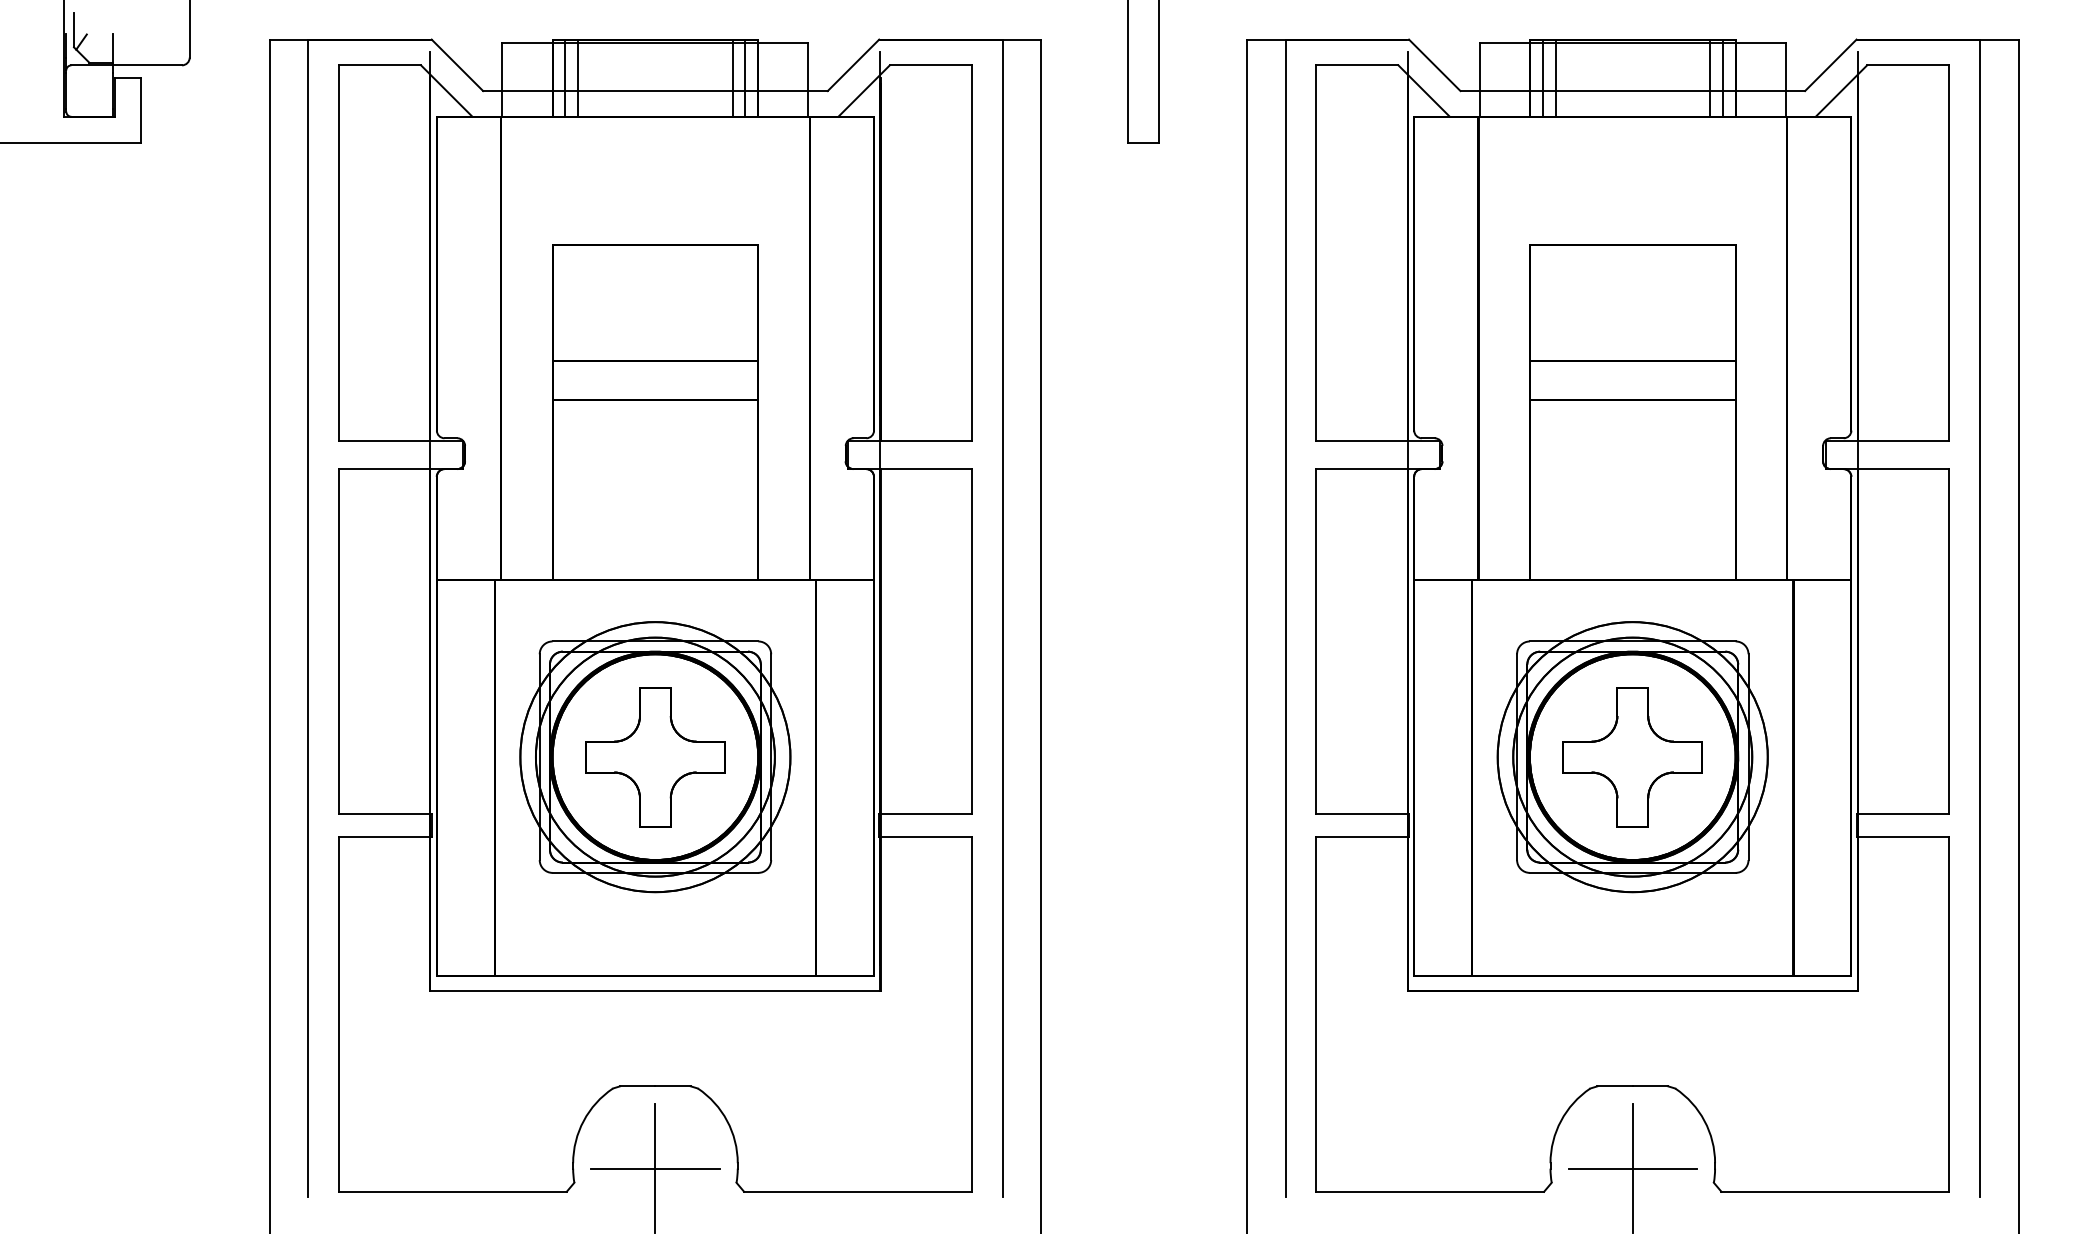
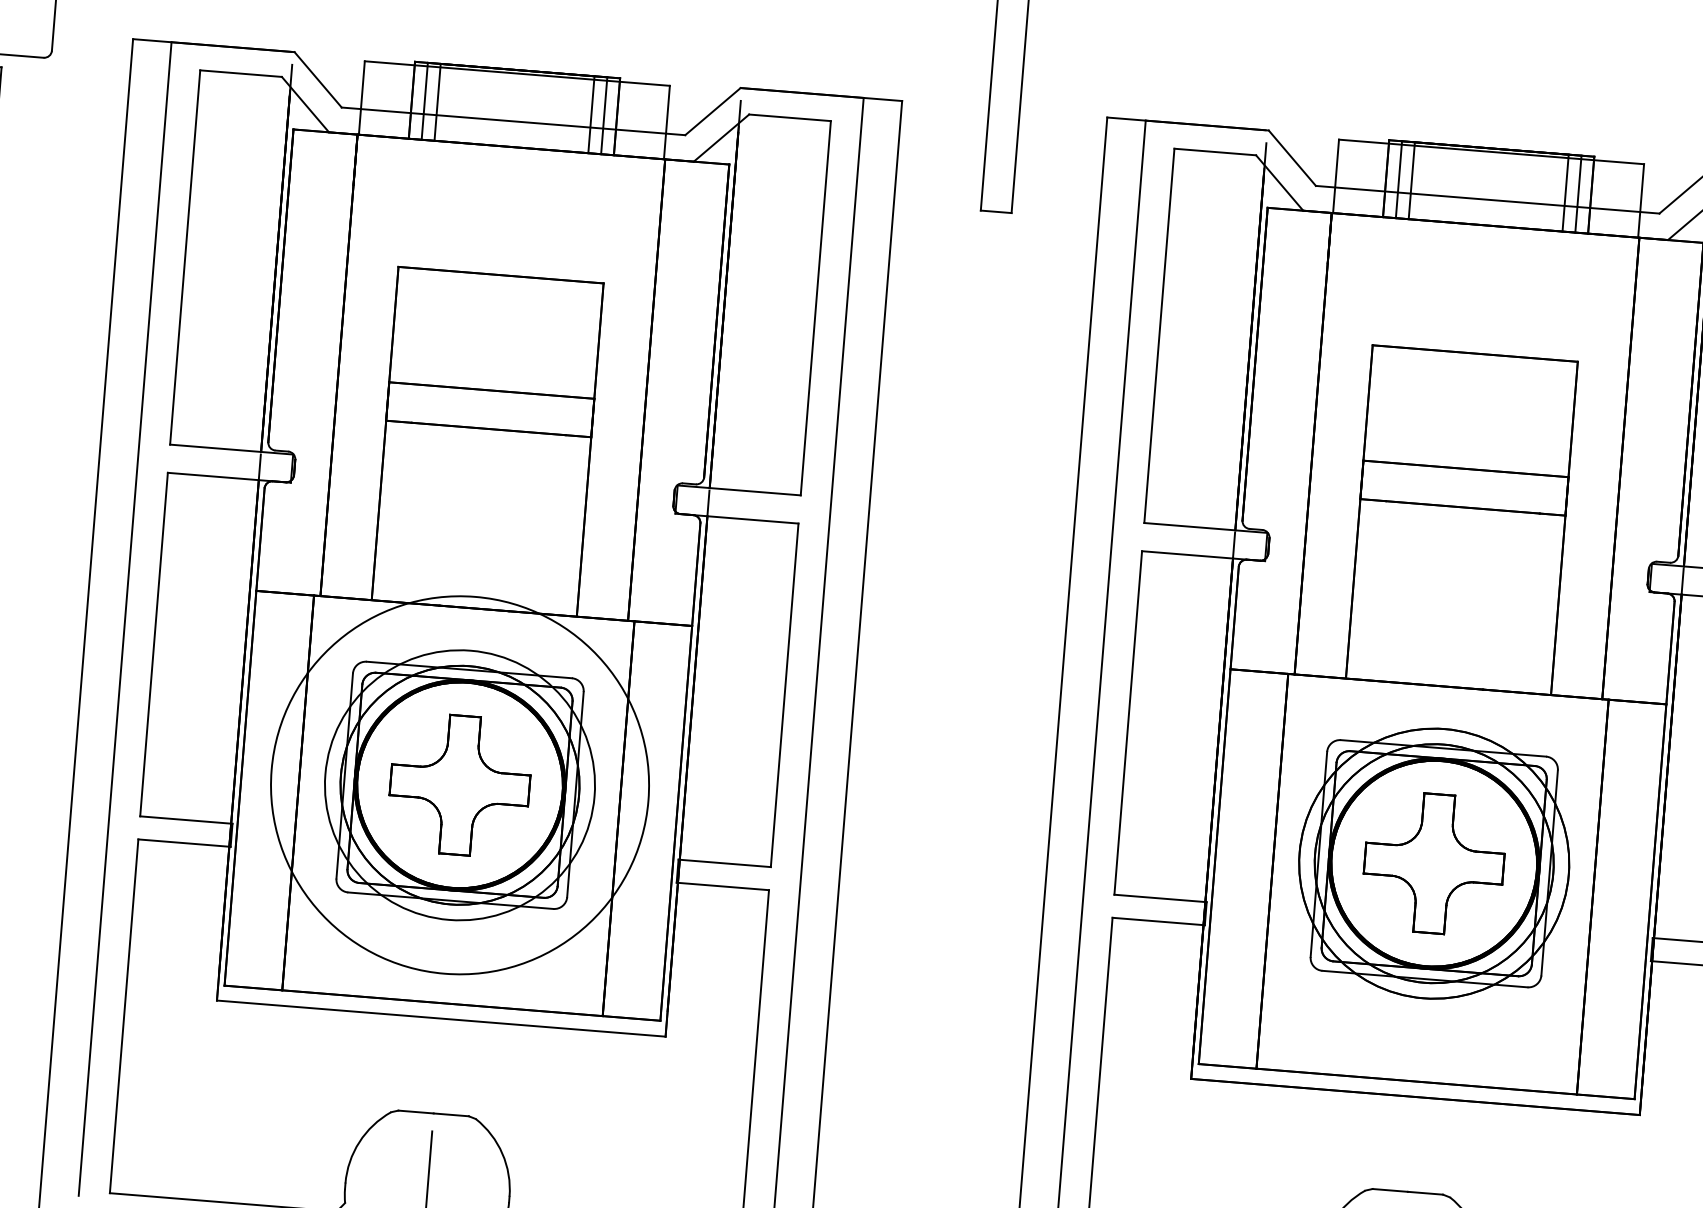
circle: (655, 757) -> (460, 785), size x1.4
line: (655, 1168) -> (427, 1195), removed

